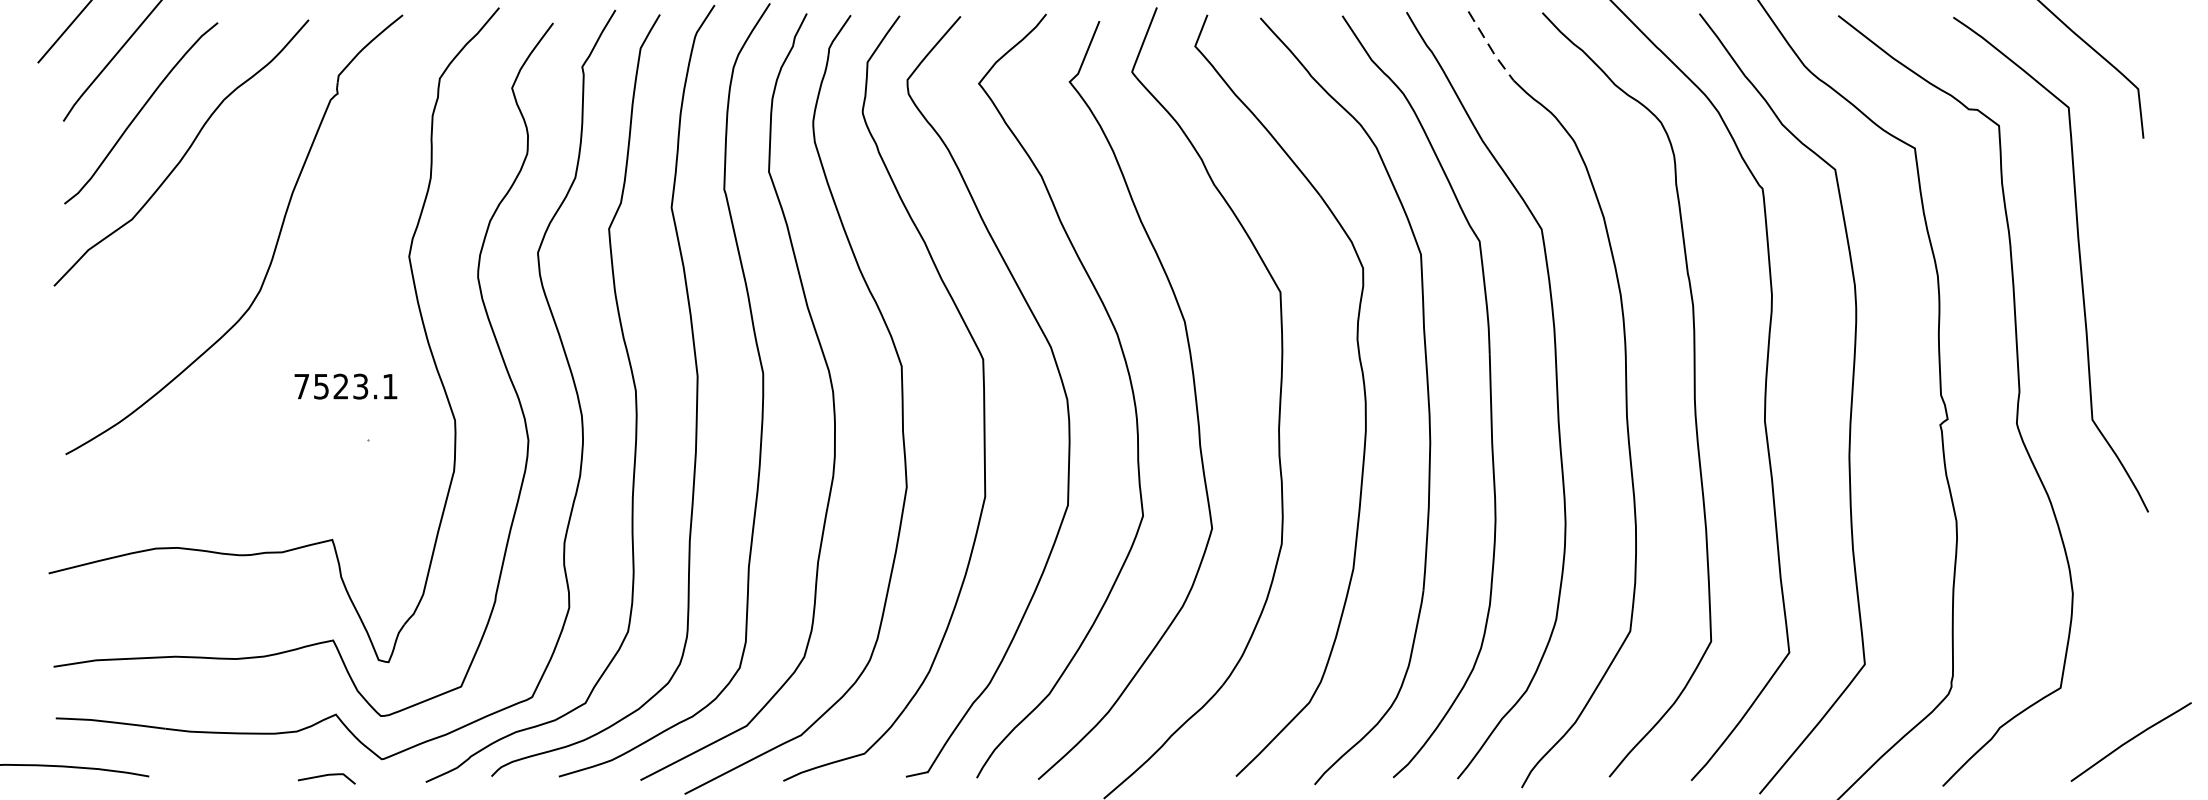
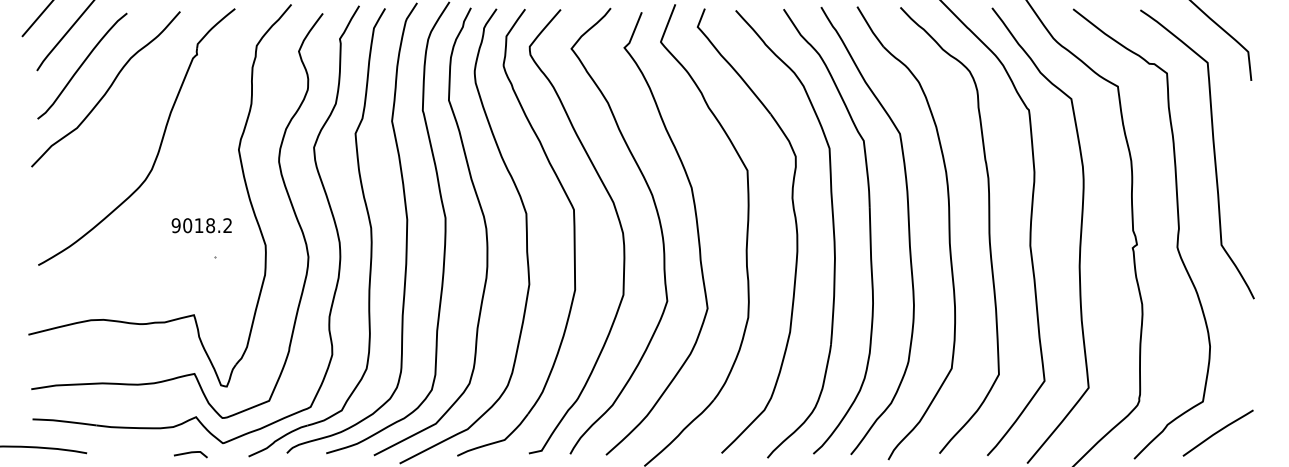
line: (1489, 47) -> (869, 27), dashed -> solid
text: (345, 386) -> (201, 225), 7523.1 -> 9018.2
curve: (2130, 740) -> (1217, 432), moved

